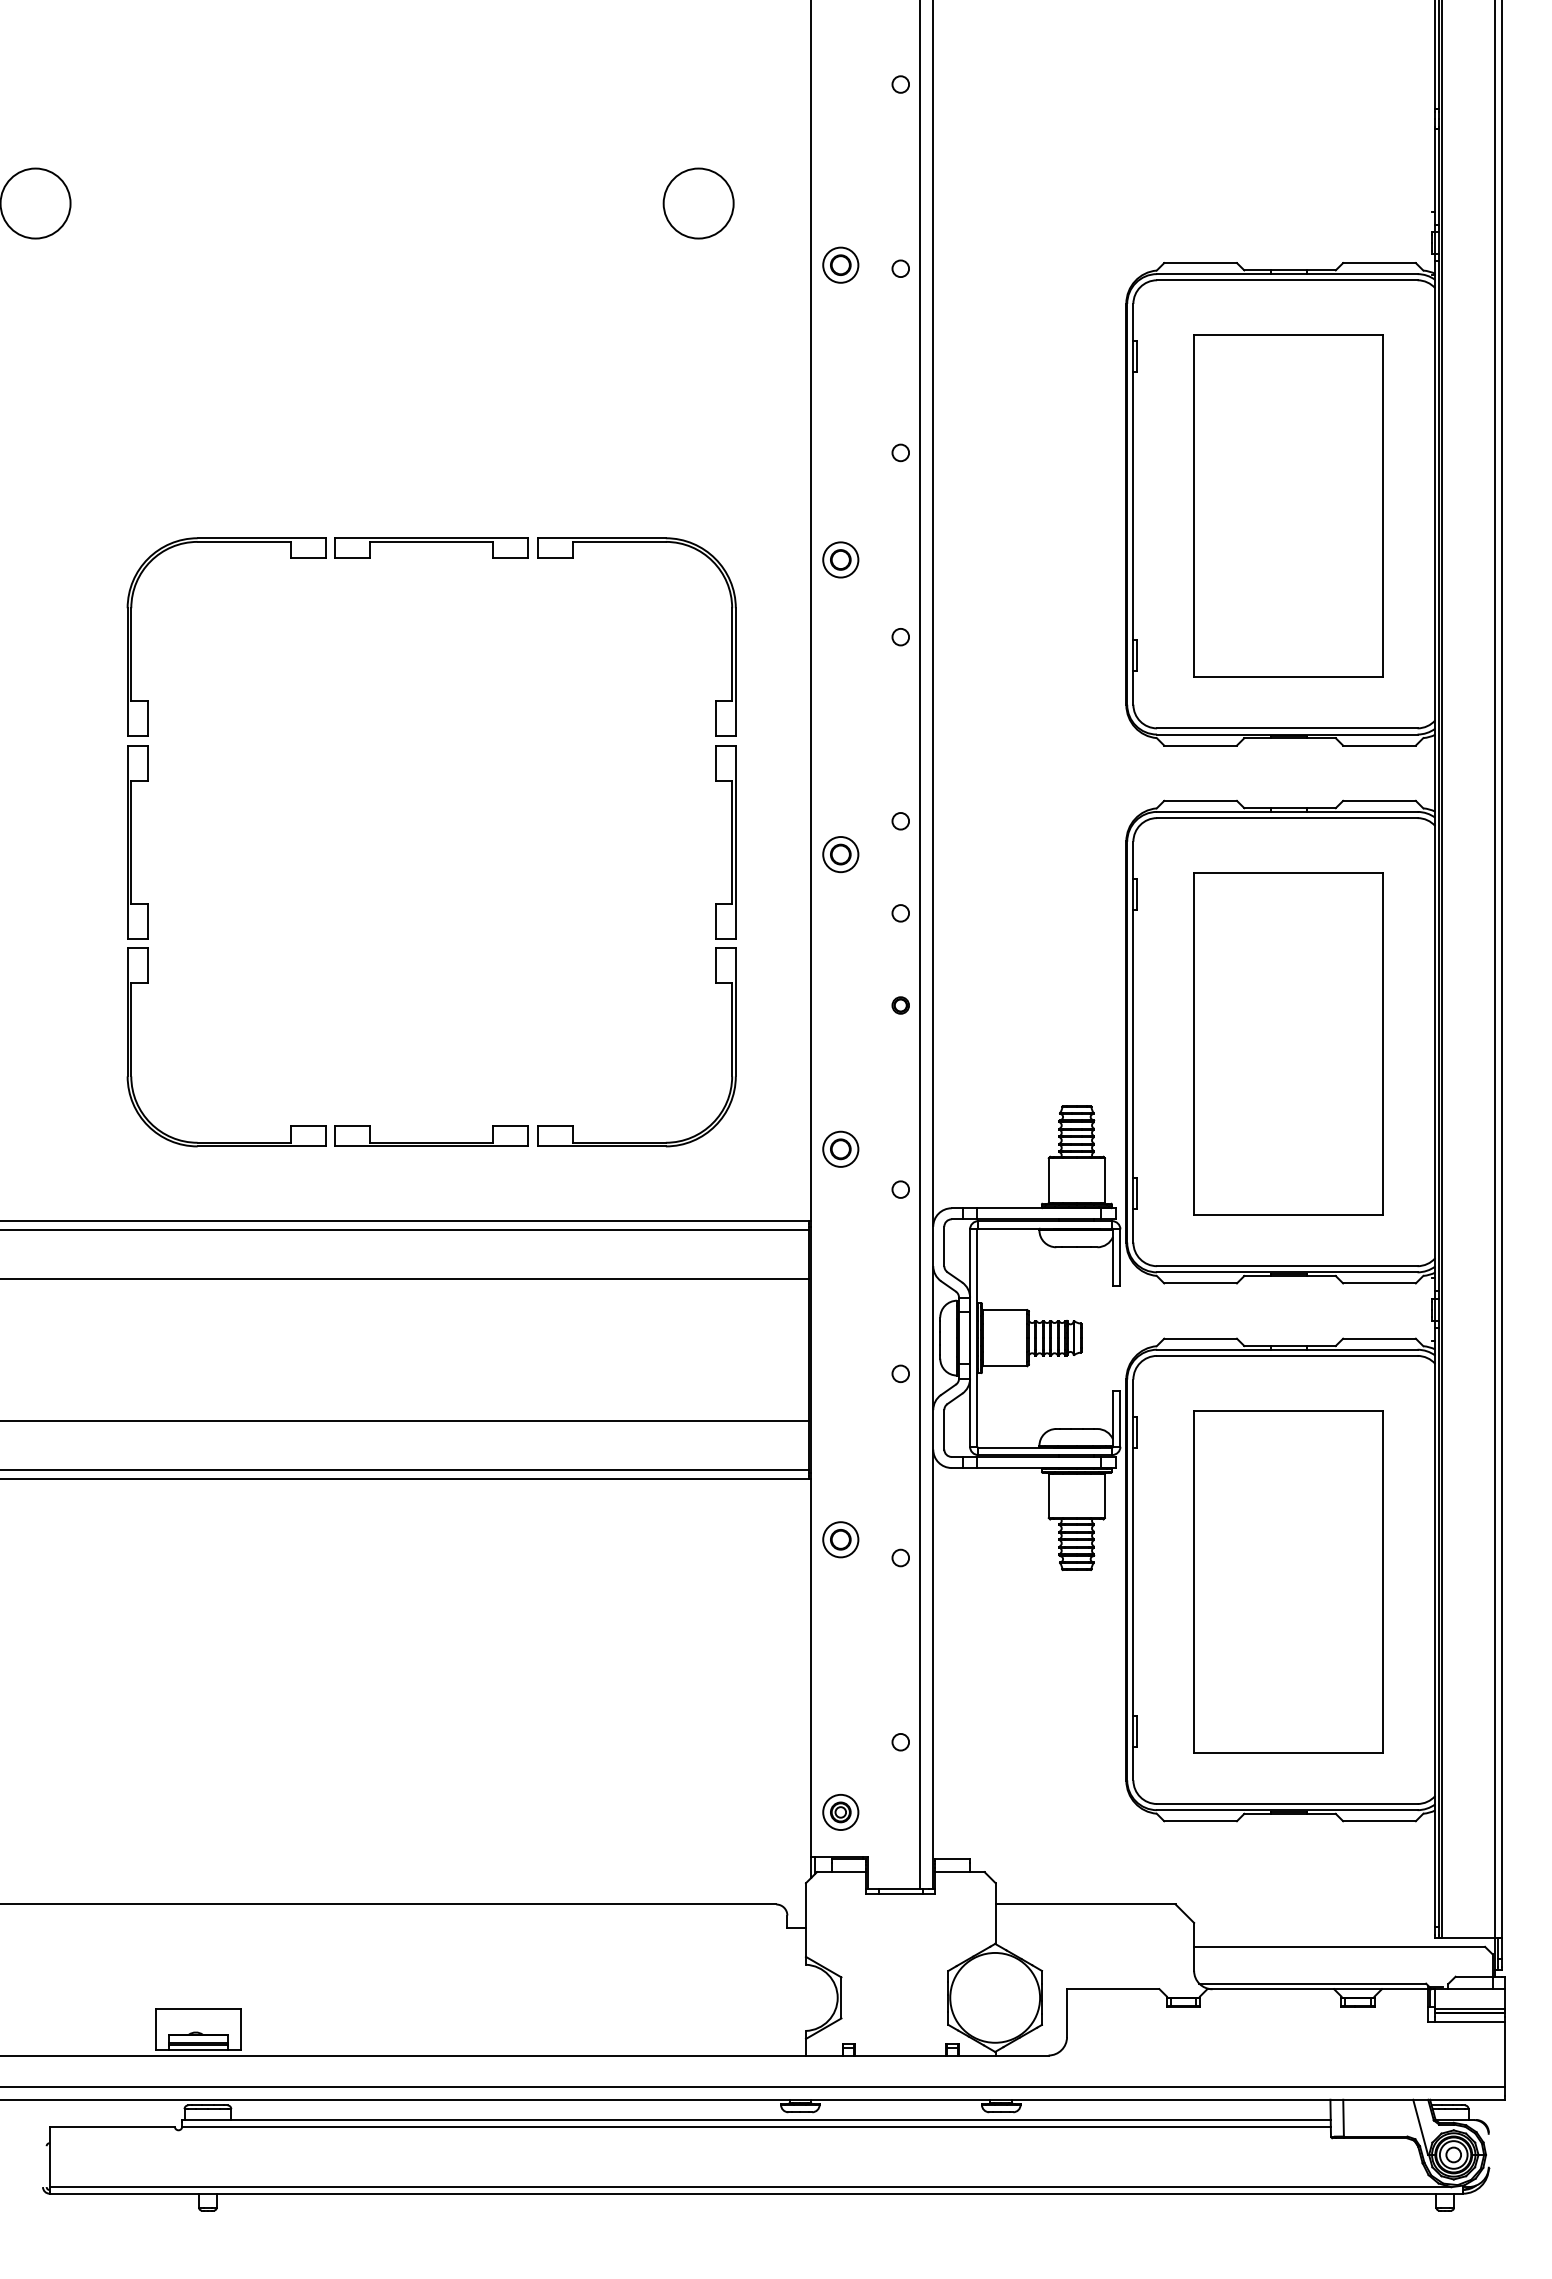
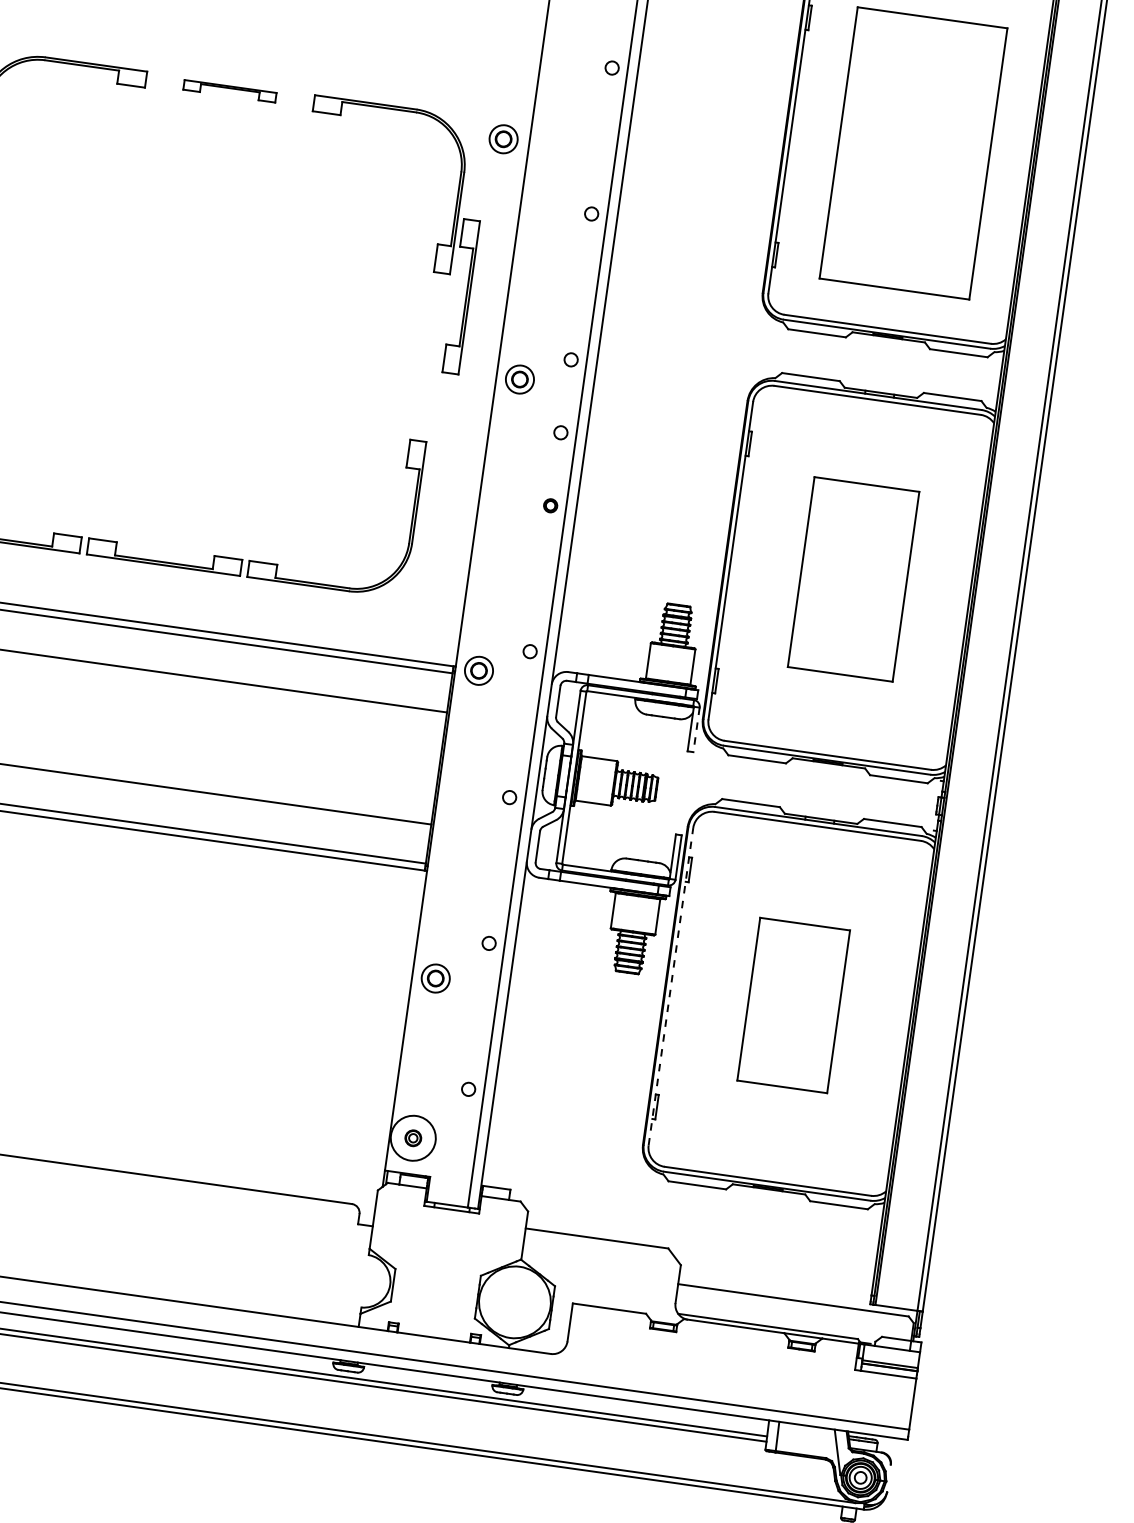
part: (431, 547) -> (229, 90), size x0.6
part: (840, 559) -> (503, 138), moved
part: (725, 842) -> (461, 296), moved
part: (1288, 1043) -> (853, 579), size x0.7
part: (840, 1148) -> (478, 670), moved
line: (1120, 1258) -> (696, 730), solid -> dashed
part: (840, 1539) -> (435, 978), moved
line: (1133, 1579) -> (671, 986), solid -> dashed
part: (1288, 1581) -> (793, 1005), size x0.6
circle: (840, 1812) -> (413, 1138), size x1.6

